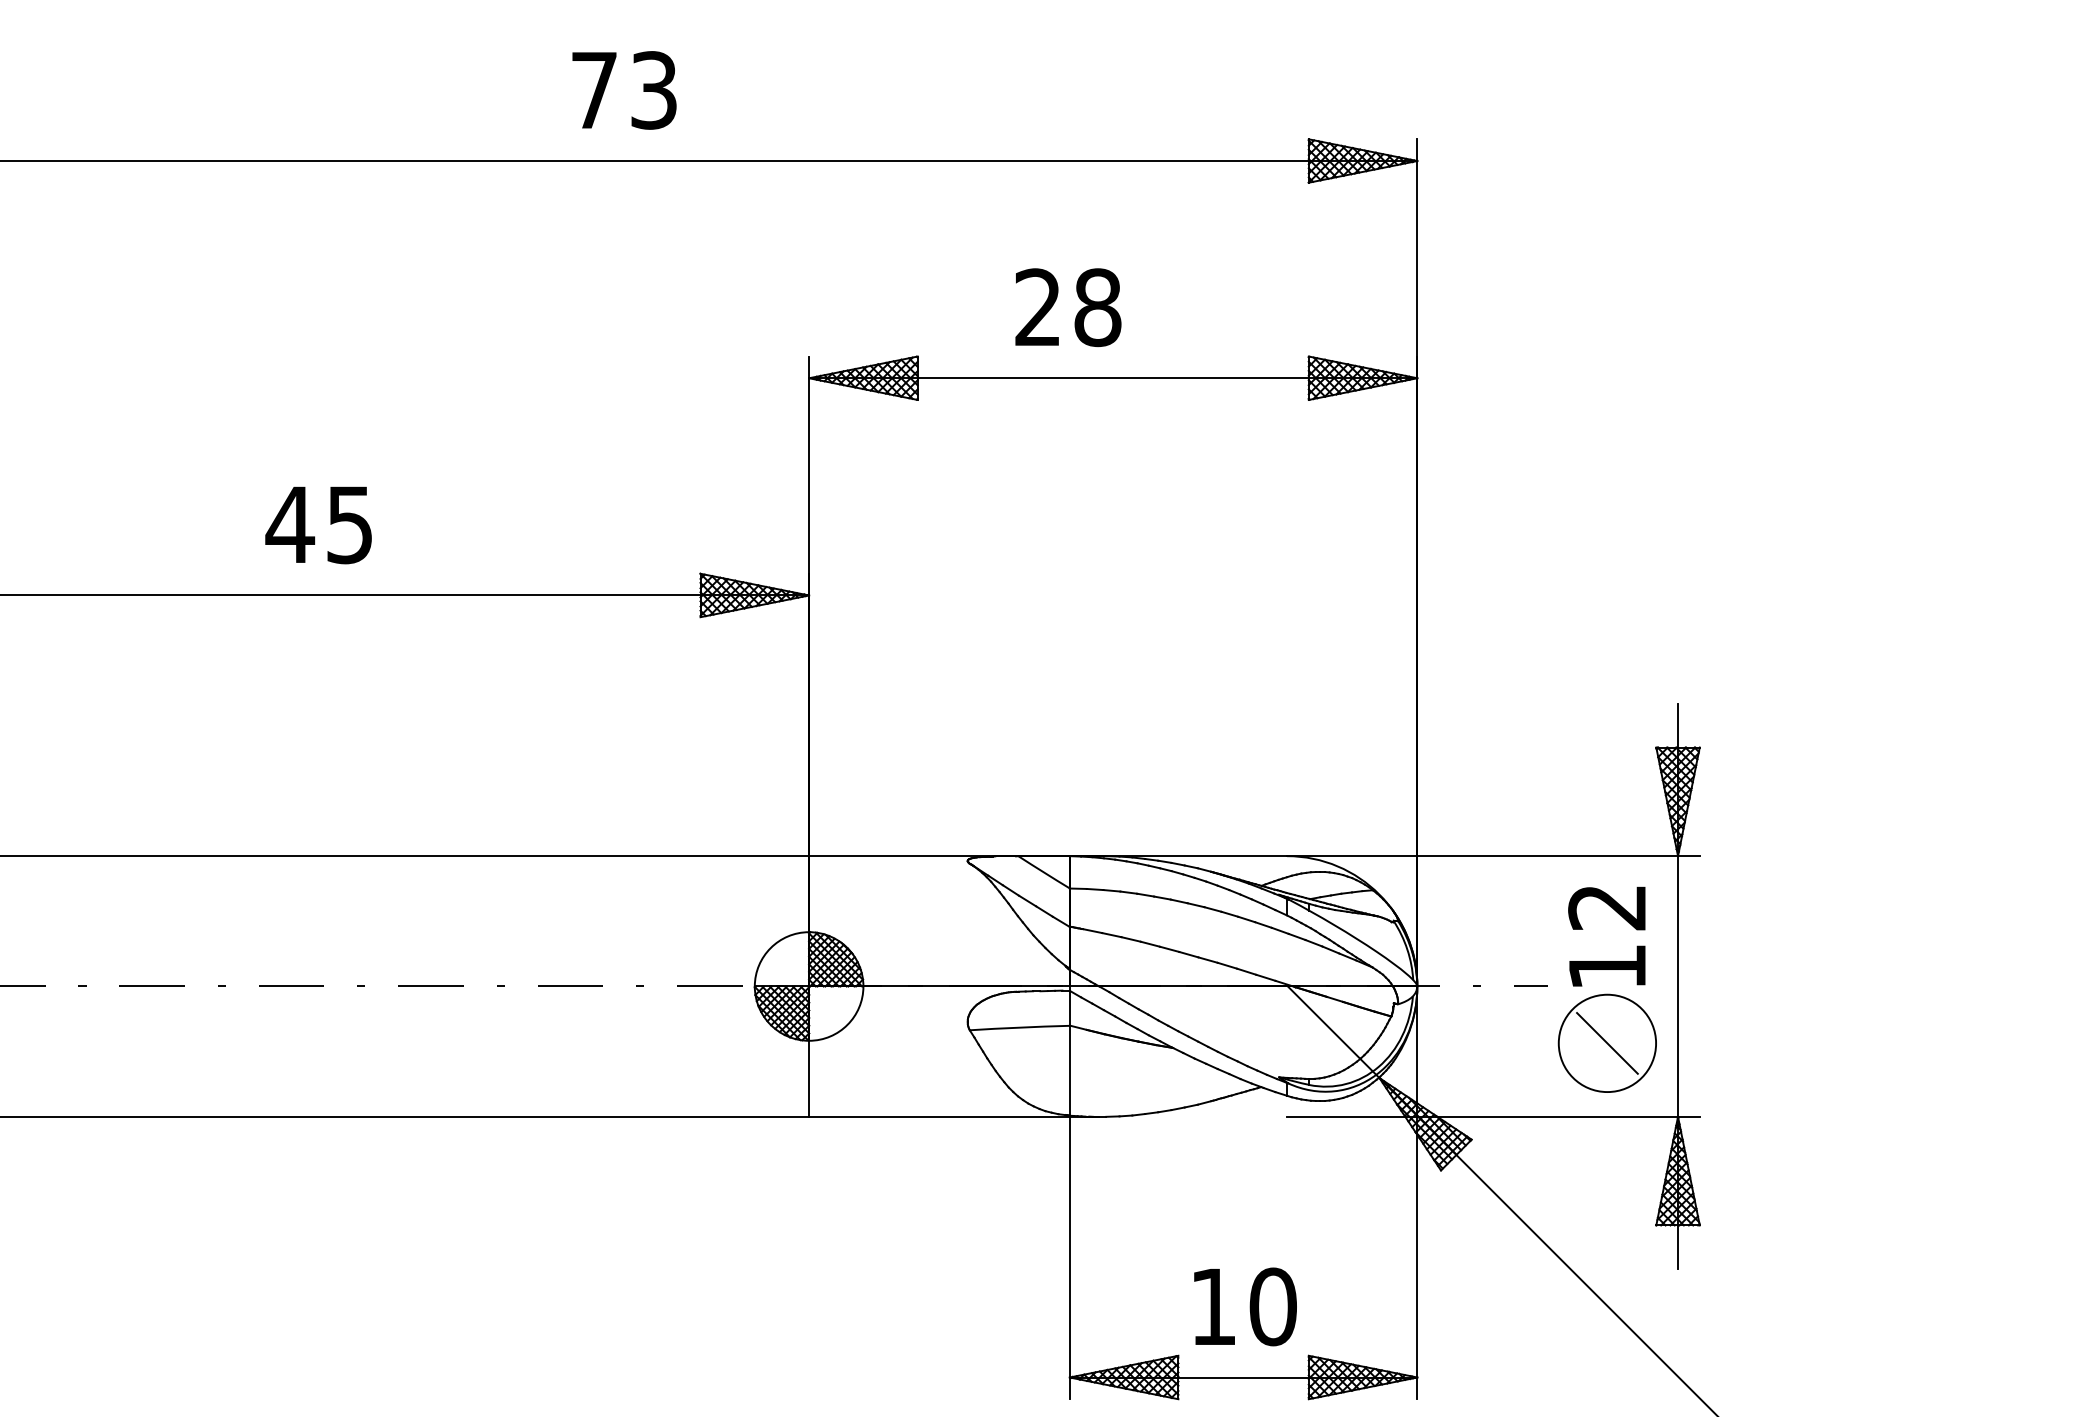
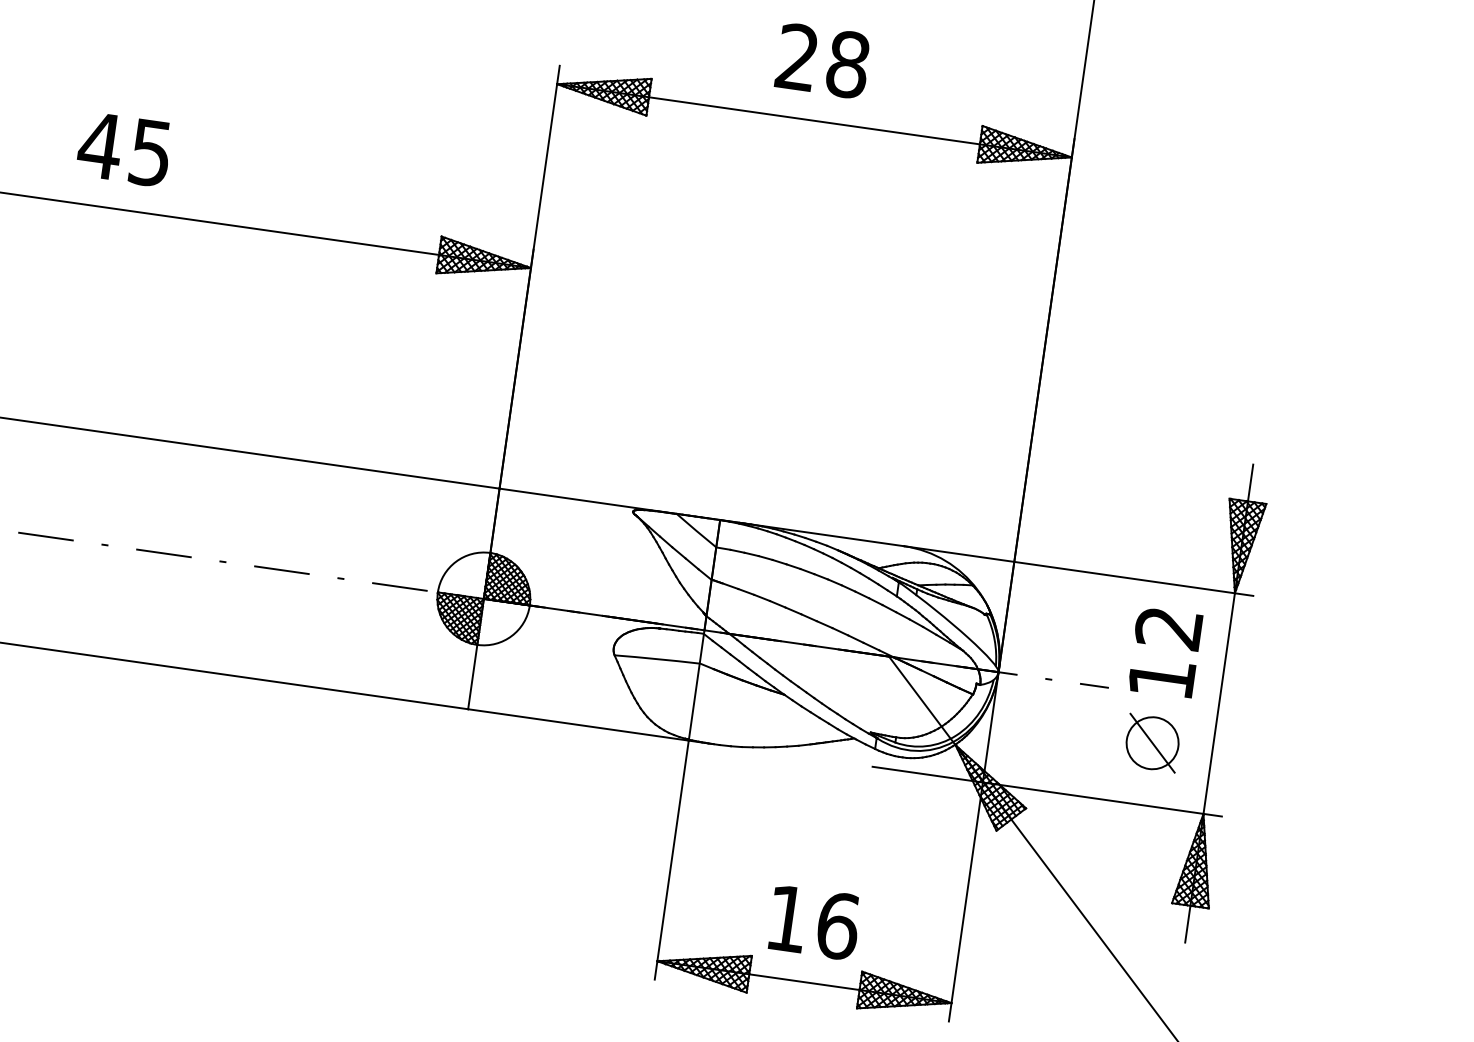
text: (1068, 307) -> (823, 60), moved
circle: (1607, 1043) -> (1152, 743), size x0.62
text: (1273, 1306) -> (838, 925), 10 -> 16

